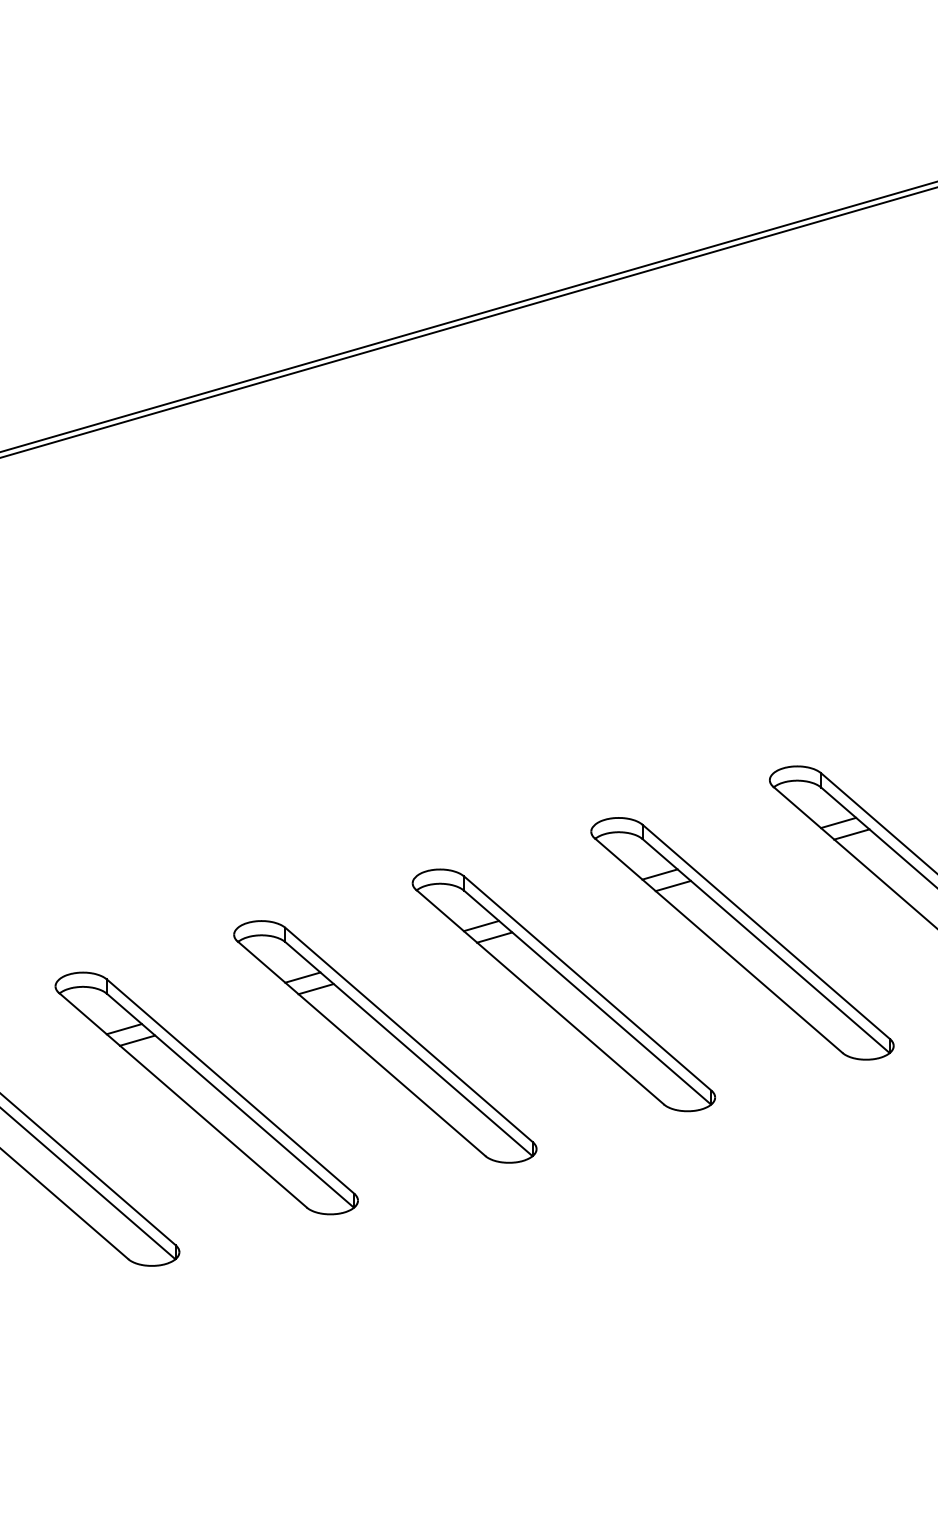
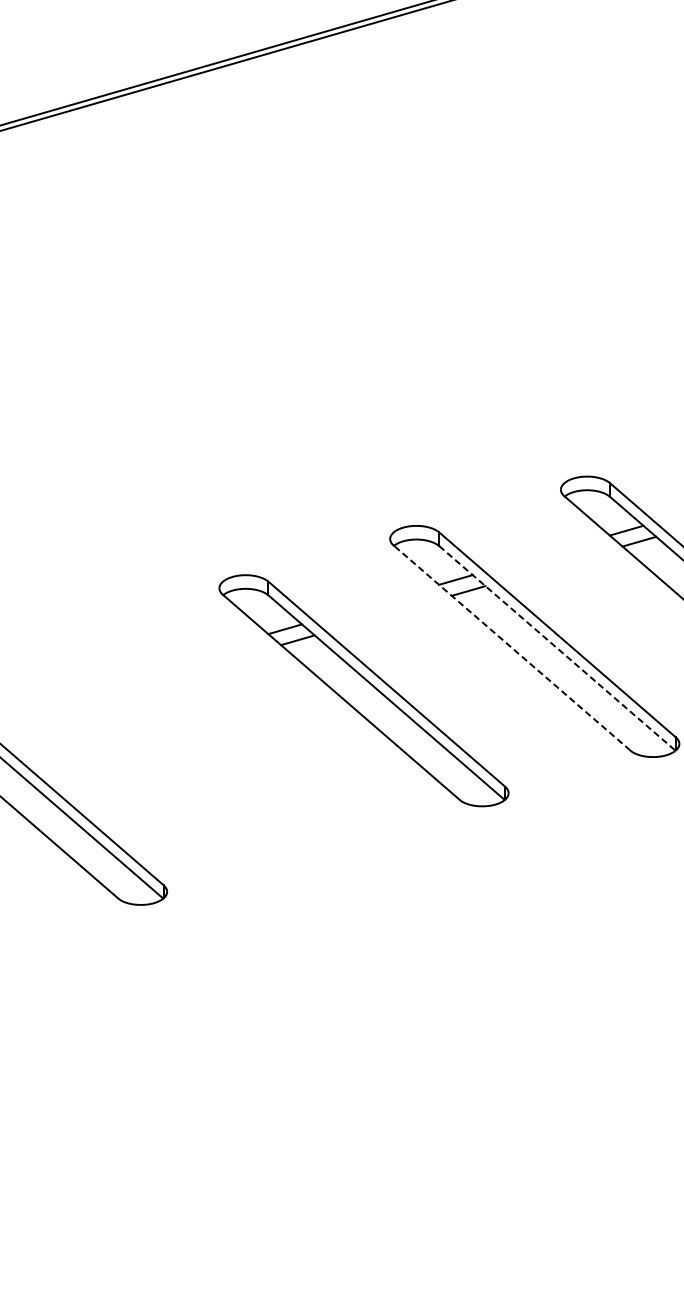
line: (718, 945) -> (511, 647), solid -> dashed
line: (766, 946) -> (557, 648), solid -> dashed
part: (385, 1041) -> (193, 739), removed

